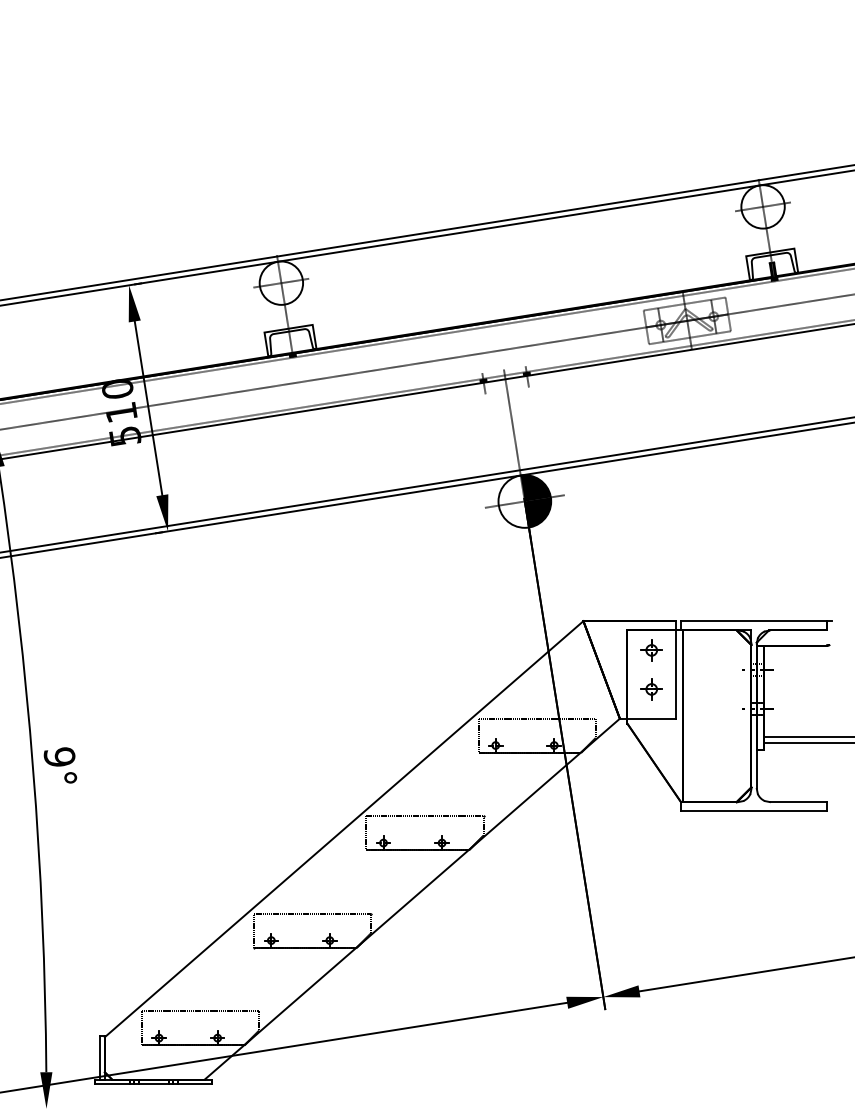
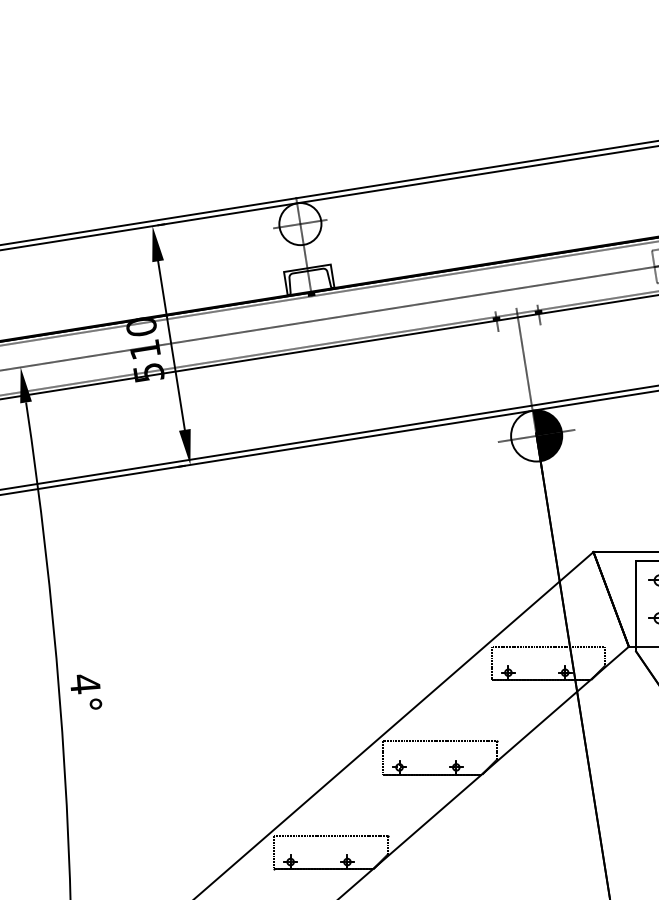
text: (59, 757) -> (85, 684), 9° -> 4°

